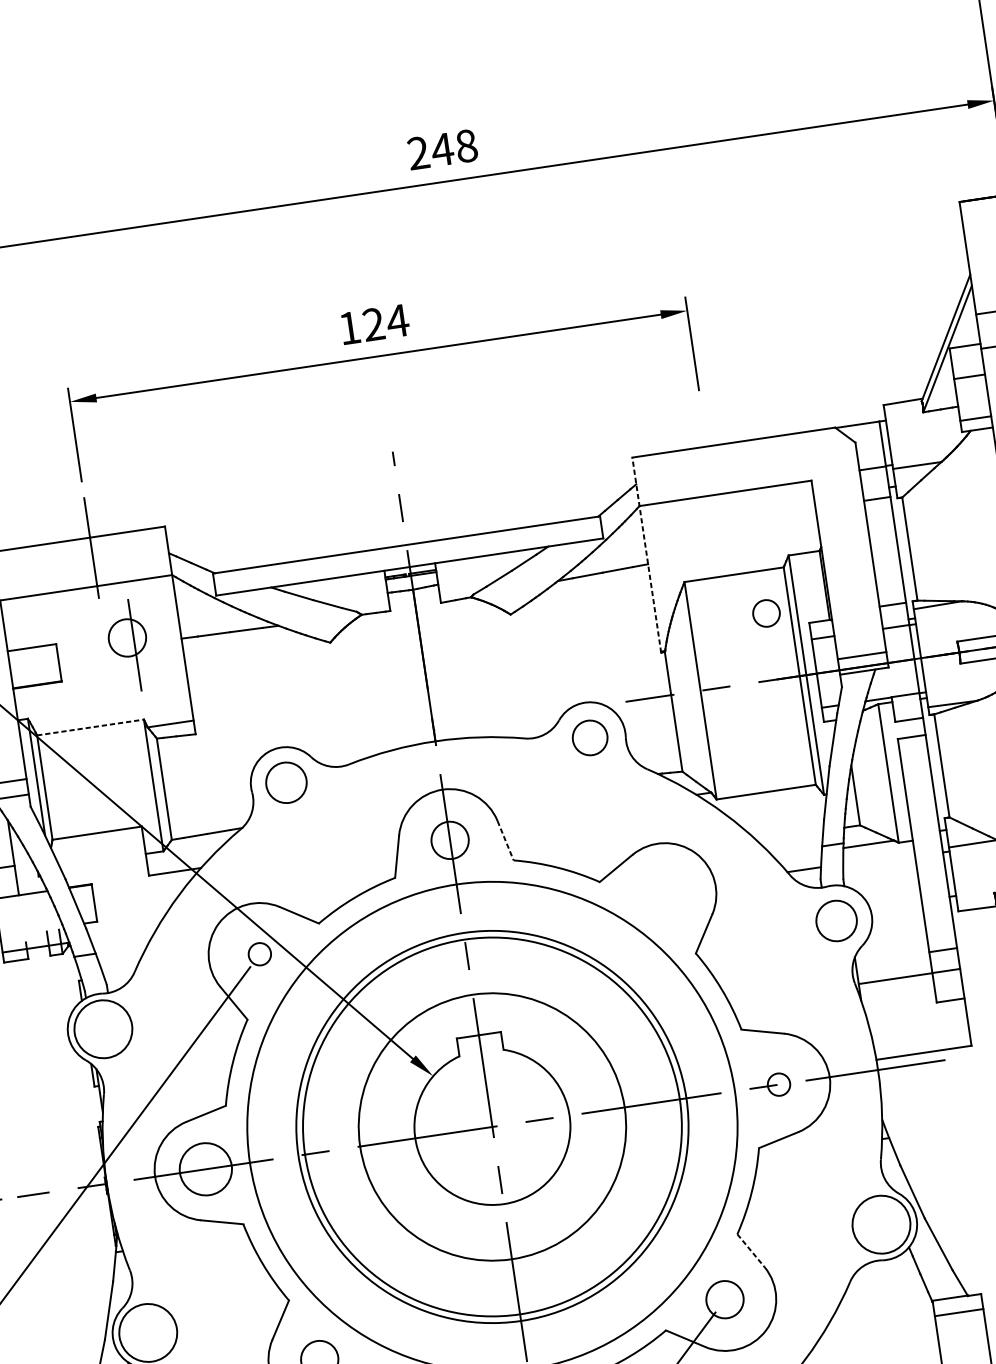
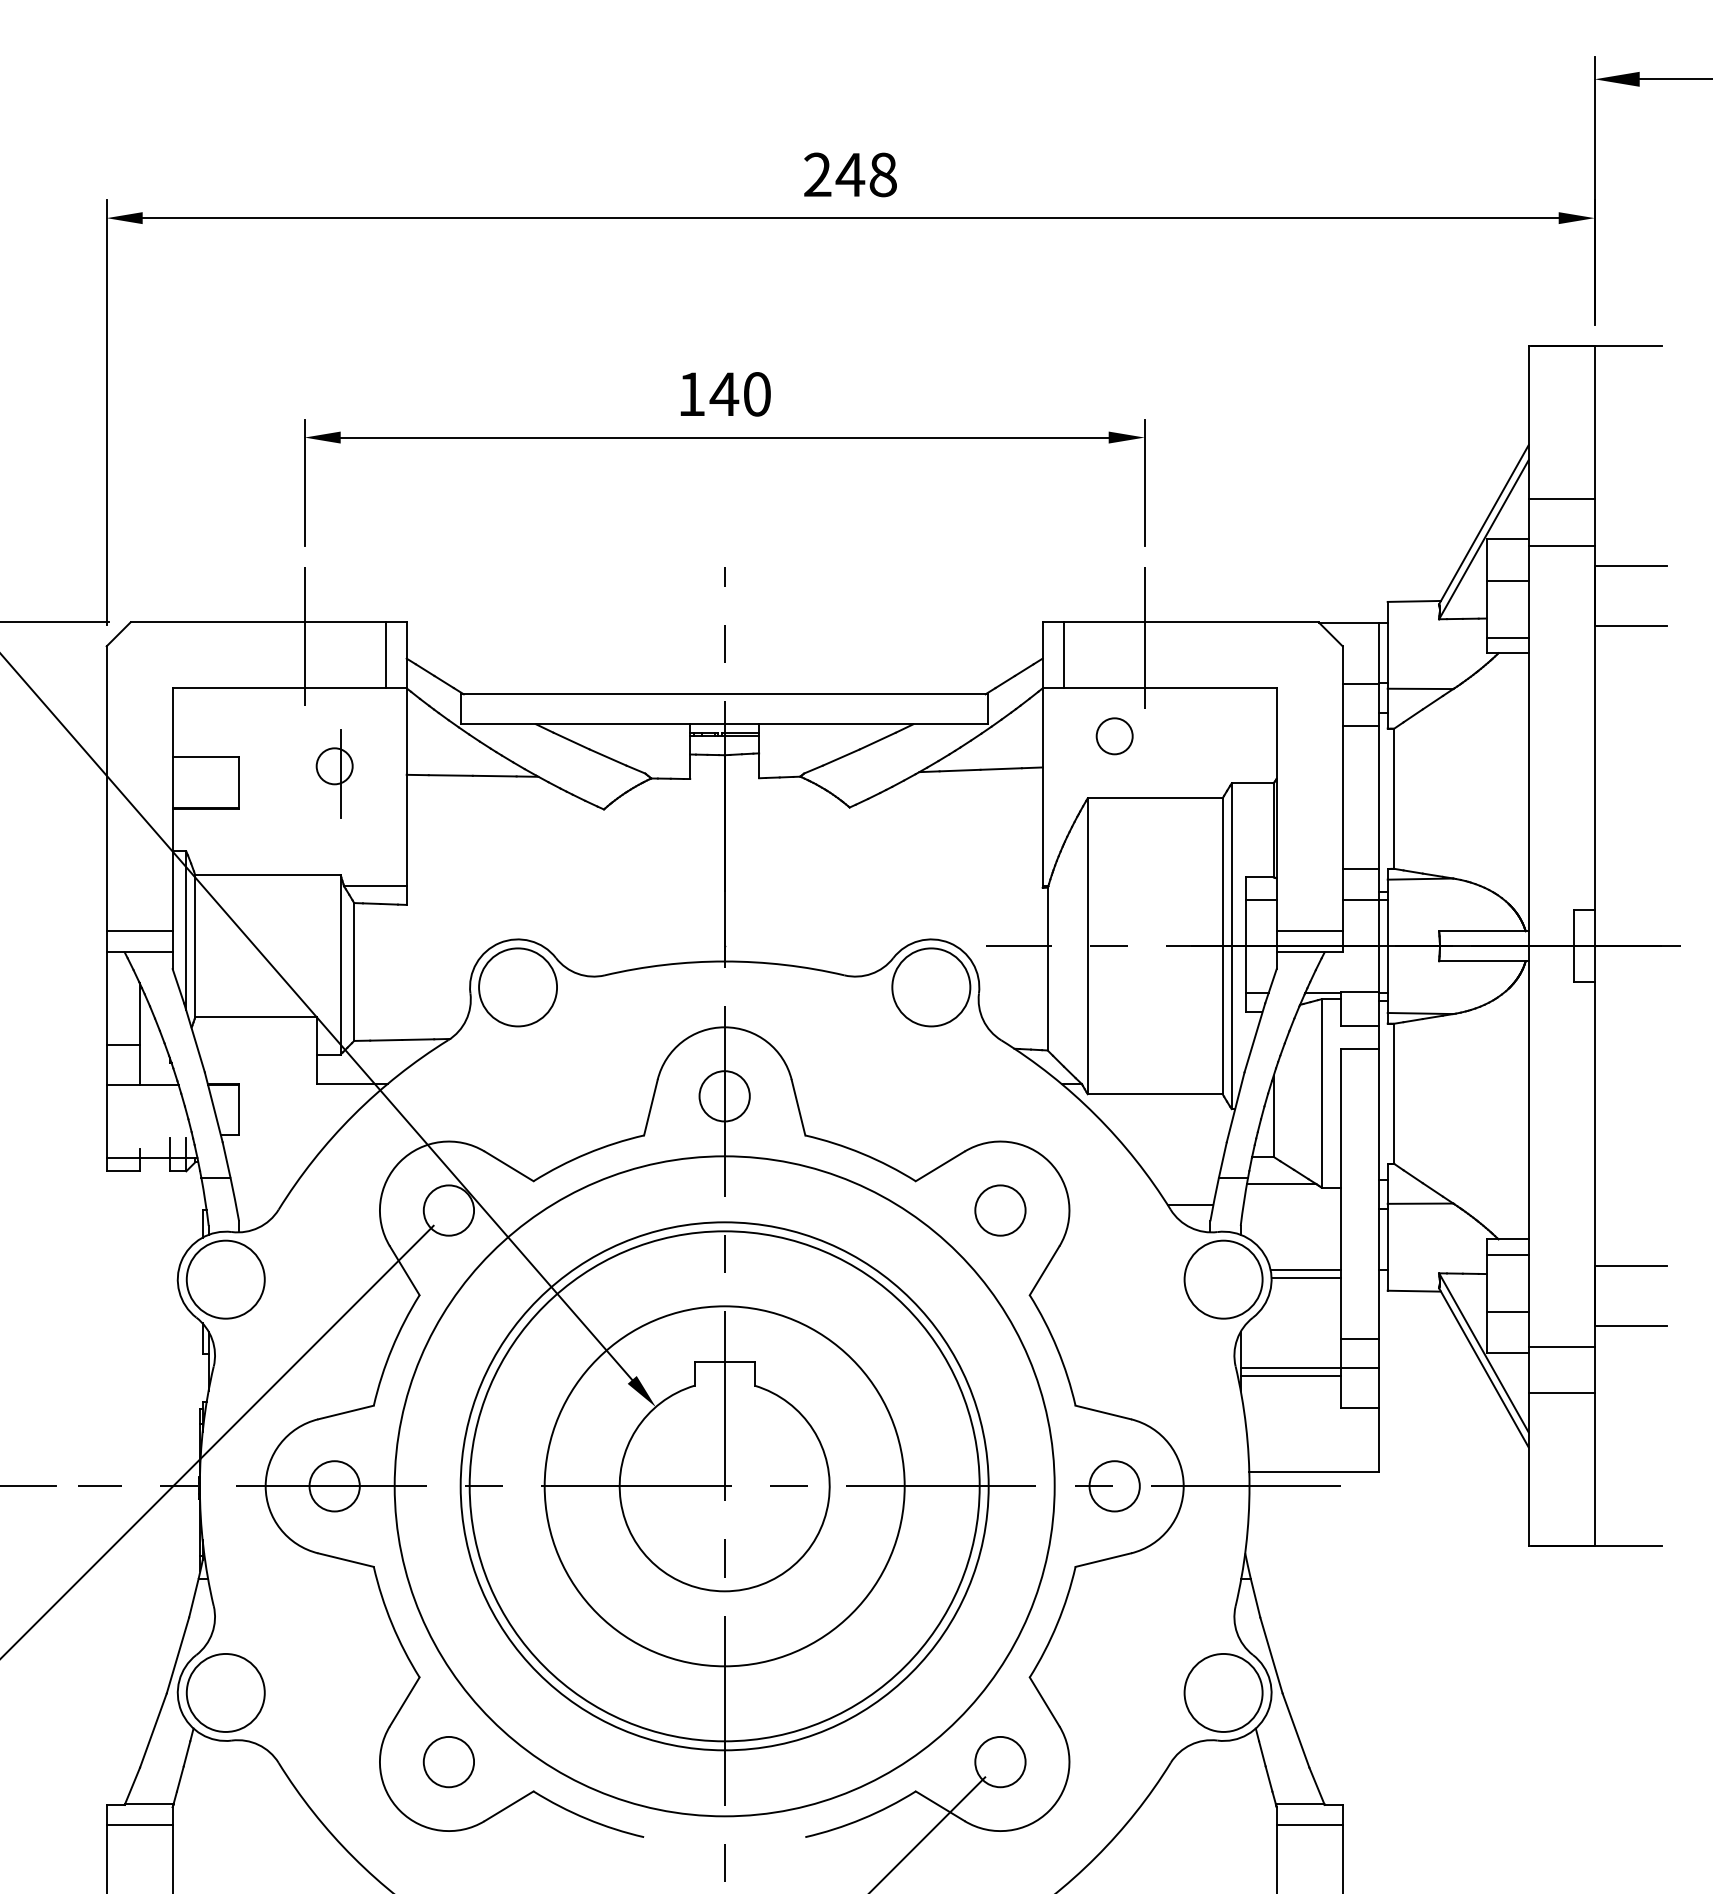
text: (385, 322) -> (740, 394), 124 -> 140
line: (708, 457) -> (1144, 637), added
line: (651, 479) -> (1063, 655), added
line: (153, 553) -> (385, 655), added
line: (646, 555) -> (1042, 755), dashed -> solid
circle: (766, 613) -> (1114, 736), moved
part: (128, 645) -> (334, 773), size x0.71
line: (90, 727) -> (268, 875), dashed -> solid
circle: (590, 737) -> (931, 987), size x1.67
circle: (286, 782) -> (518, 987), size x1.43
line: (505, 840) -> (798, 1107), dashed -> solid
circle: (665, 894) -> (1000, 1210), added
line: (895, 904) -> (1305, 1269), added
line: (896, 911) -> (1305, 1278), added
circle: (836, 920) -> (1223, 1279), size x1.43
circle: (259, 954) -> (448, 1210), size x1.67
line: (896, 984) -> (1290, 1376), added
circle: (778, 1084) -> (1114, 1486), size x1.67
circle: (205, 1169) -> (334, 1486), size x0.71
line: (750, 1250) -> (1044, 1701), dashed -> solid

